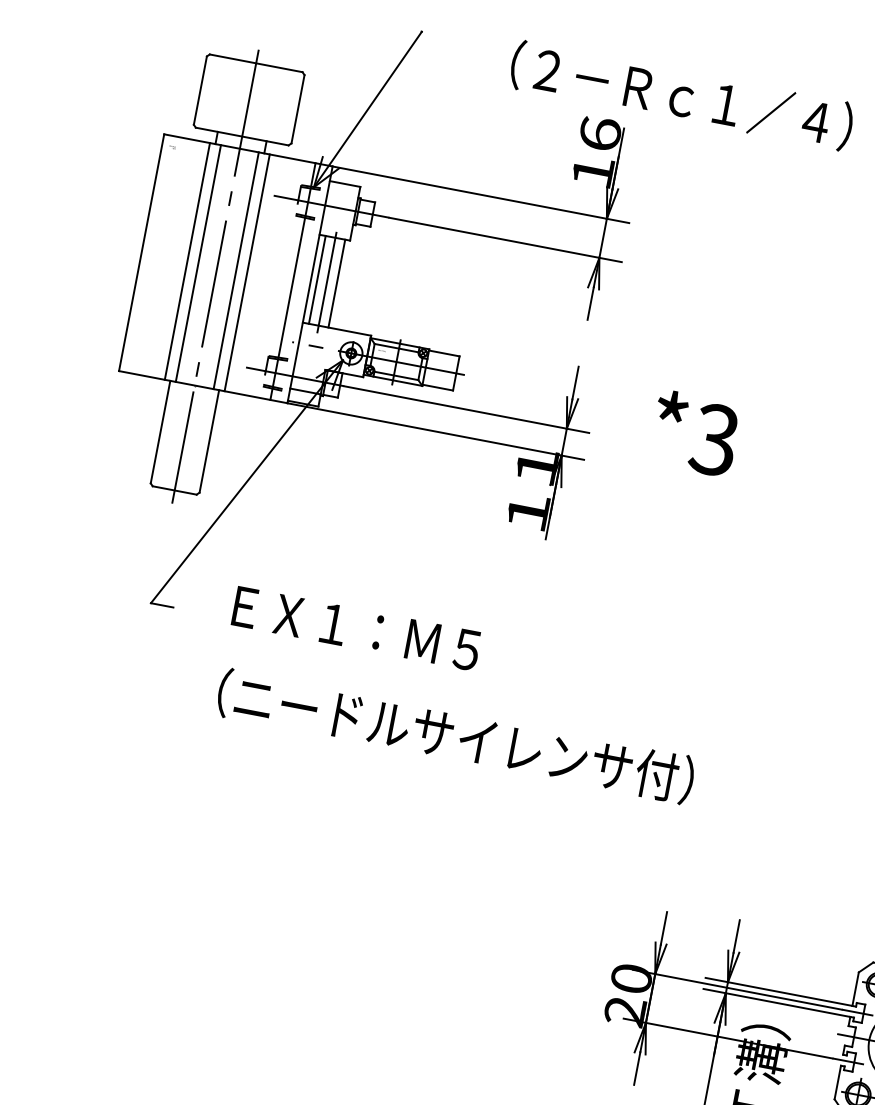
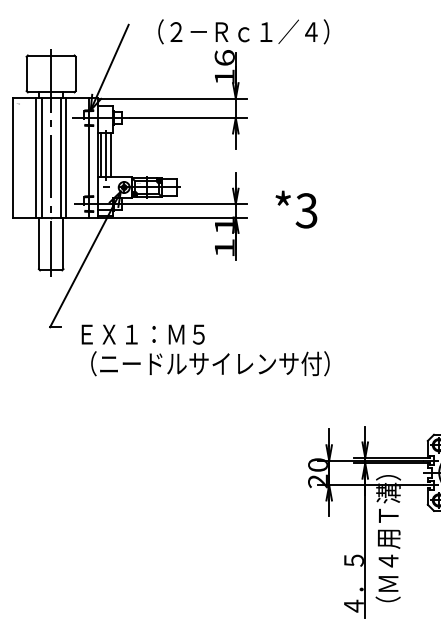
text: (681, 94) -> (243, 31), moved
text: (695, 433) -> (296, 209), moved
text: (355, 628) -> (142, 334), moved

